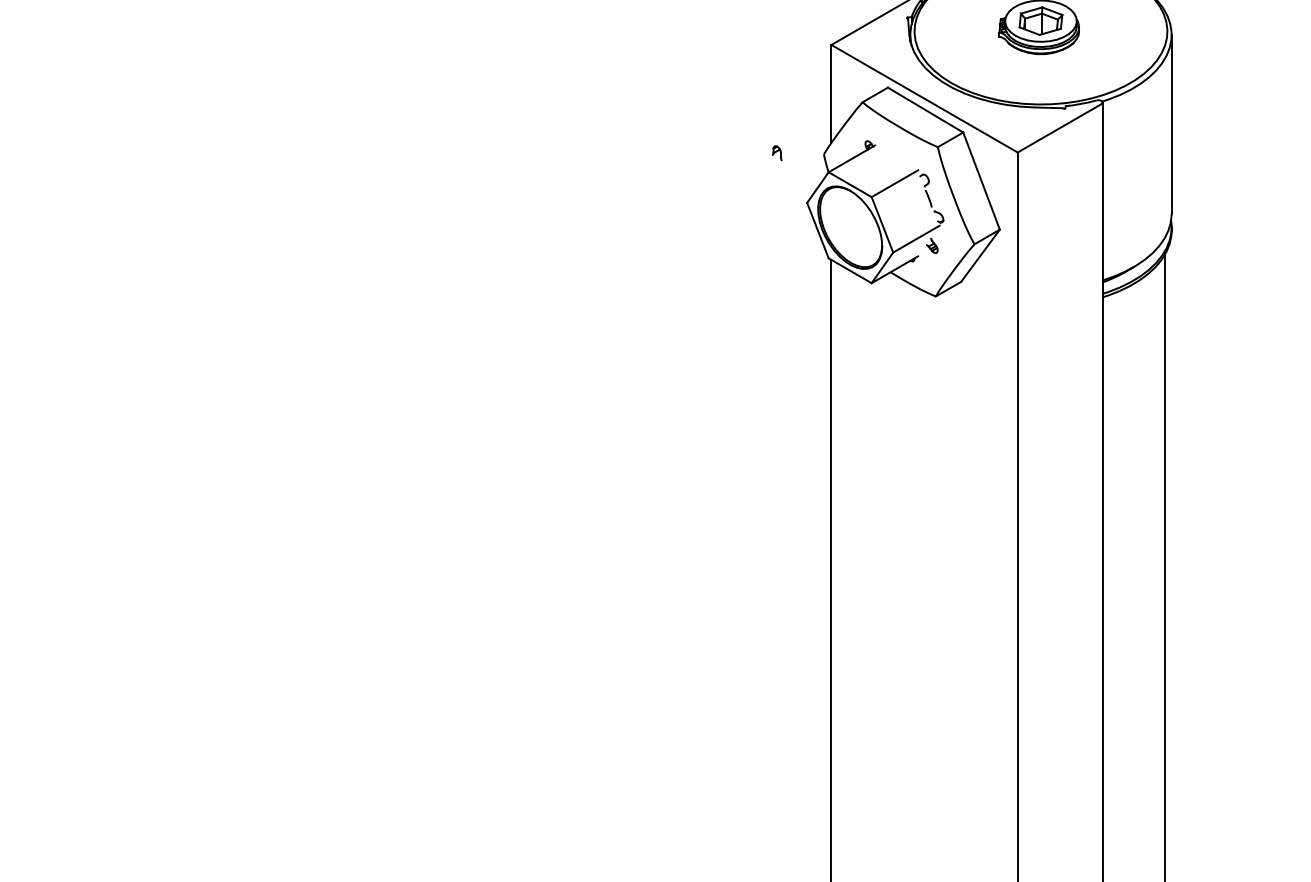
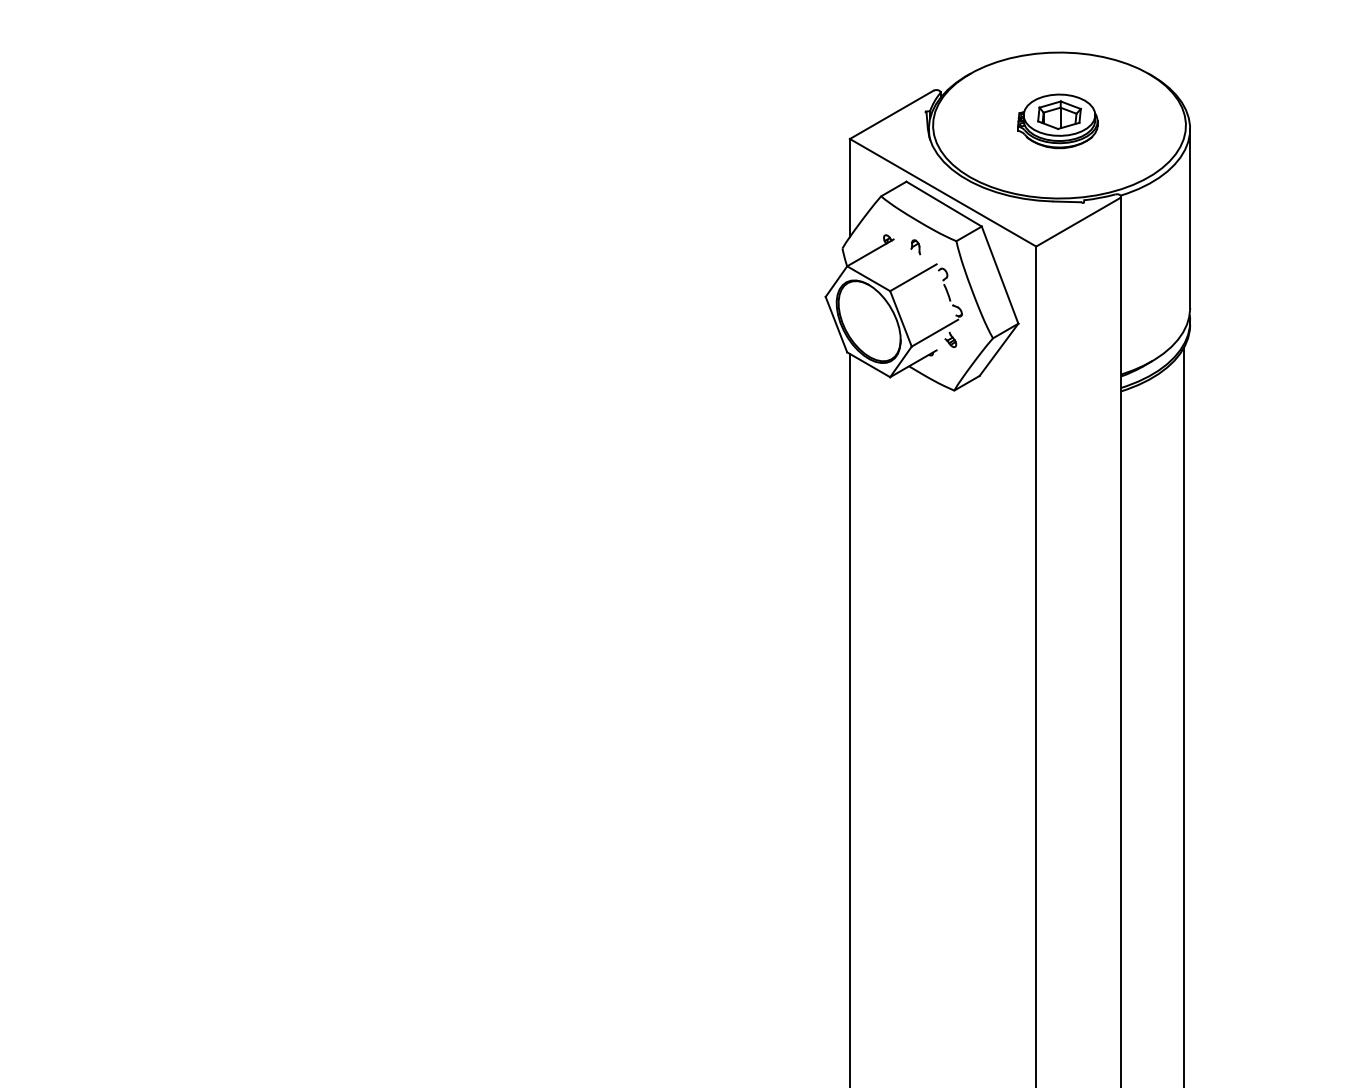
part: (776, 153) -> (915, 247), moved

